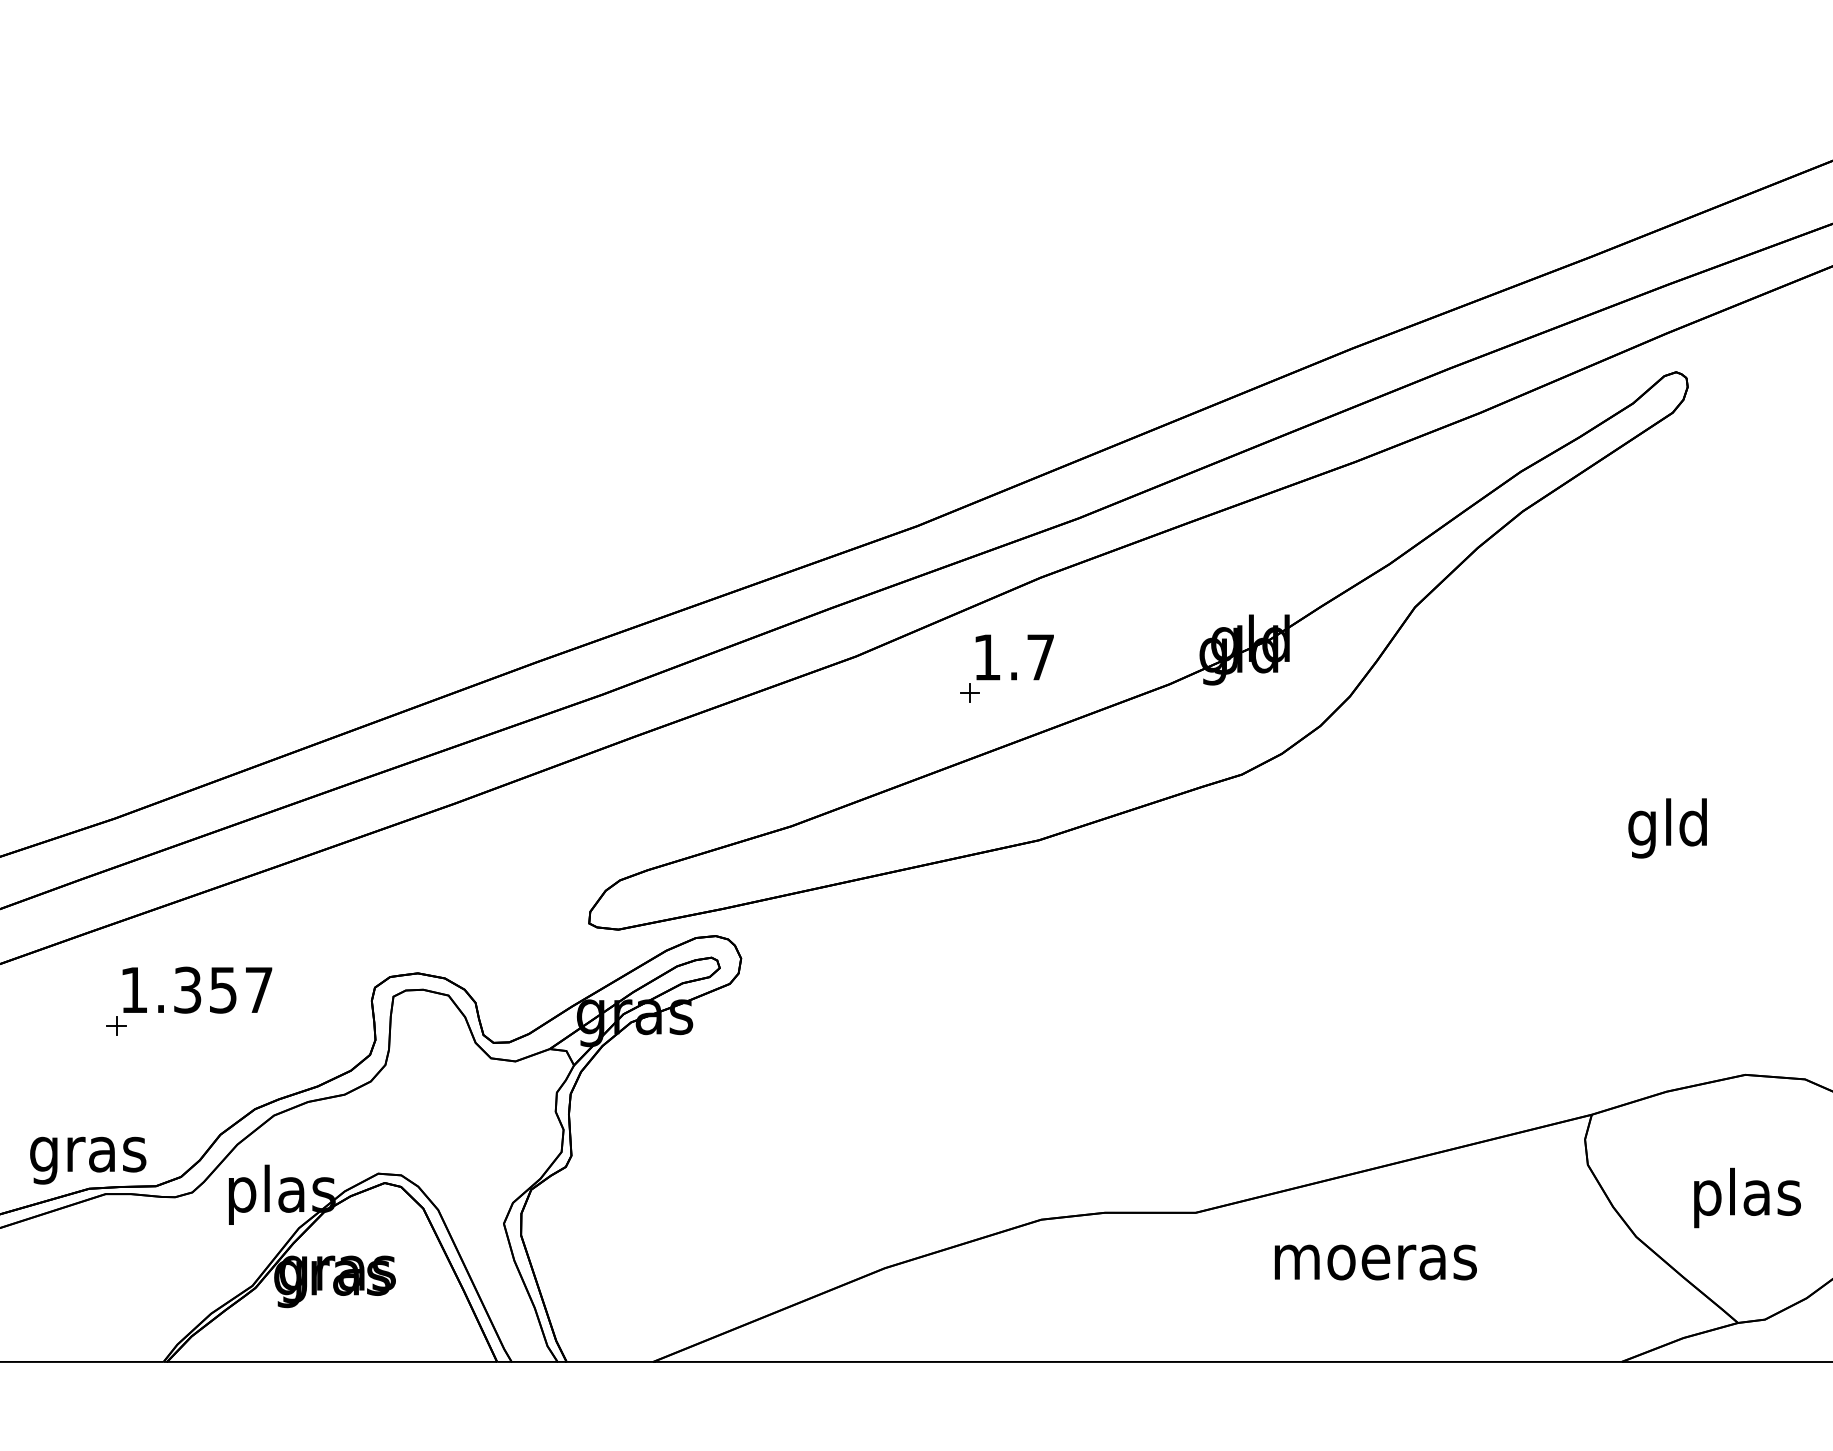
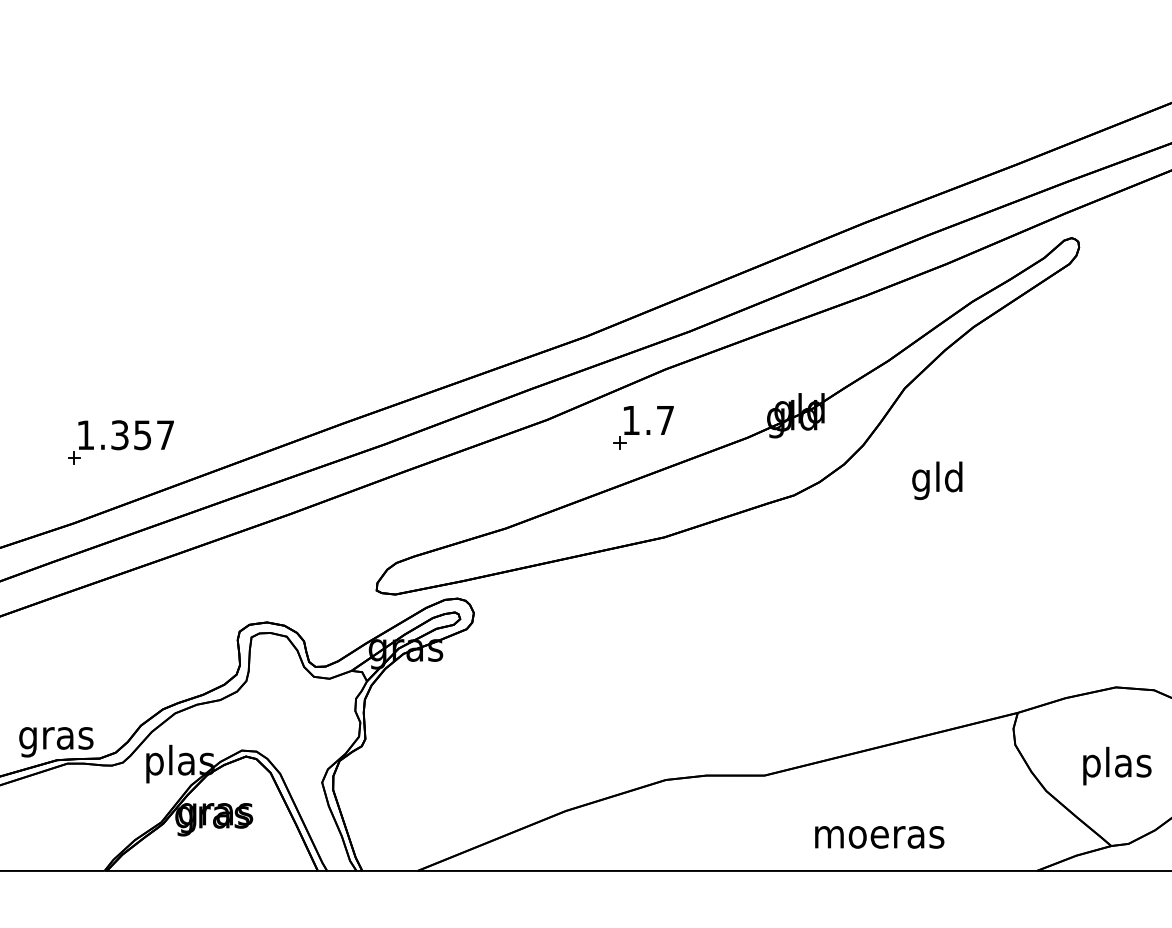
text: (1667, 827) -> (937, 480), moved
part: (188, 1001) -> (120, 442), moved
text: (1375, 1262) -> (879, 837), moved

